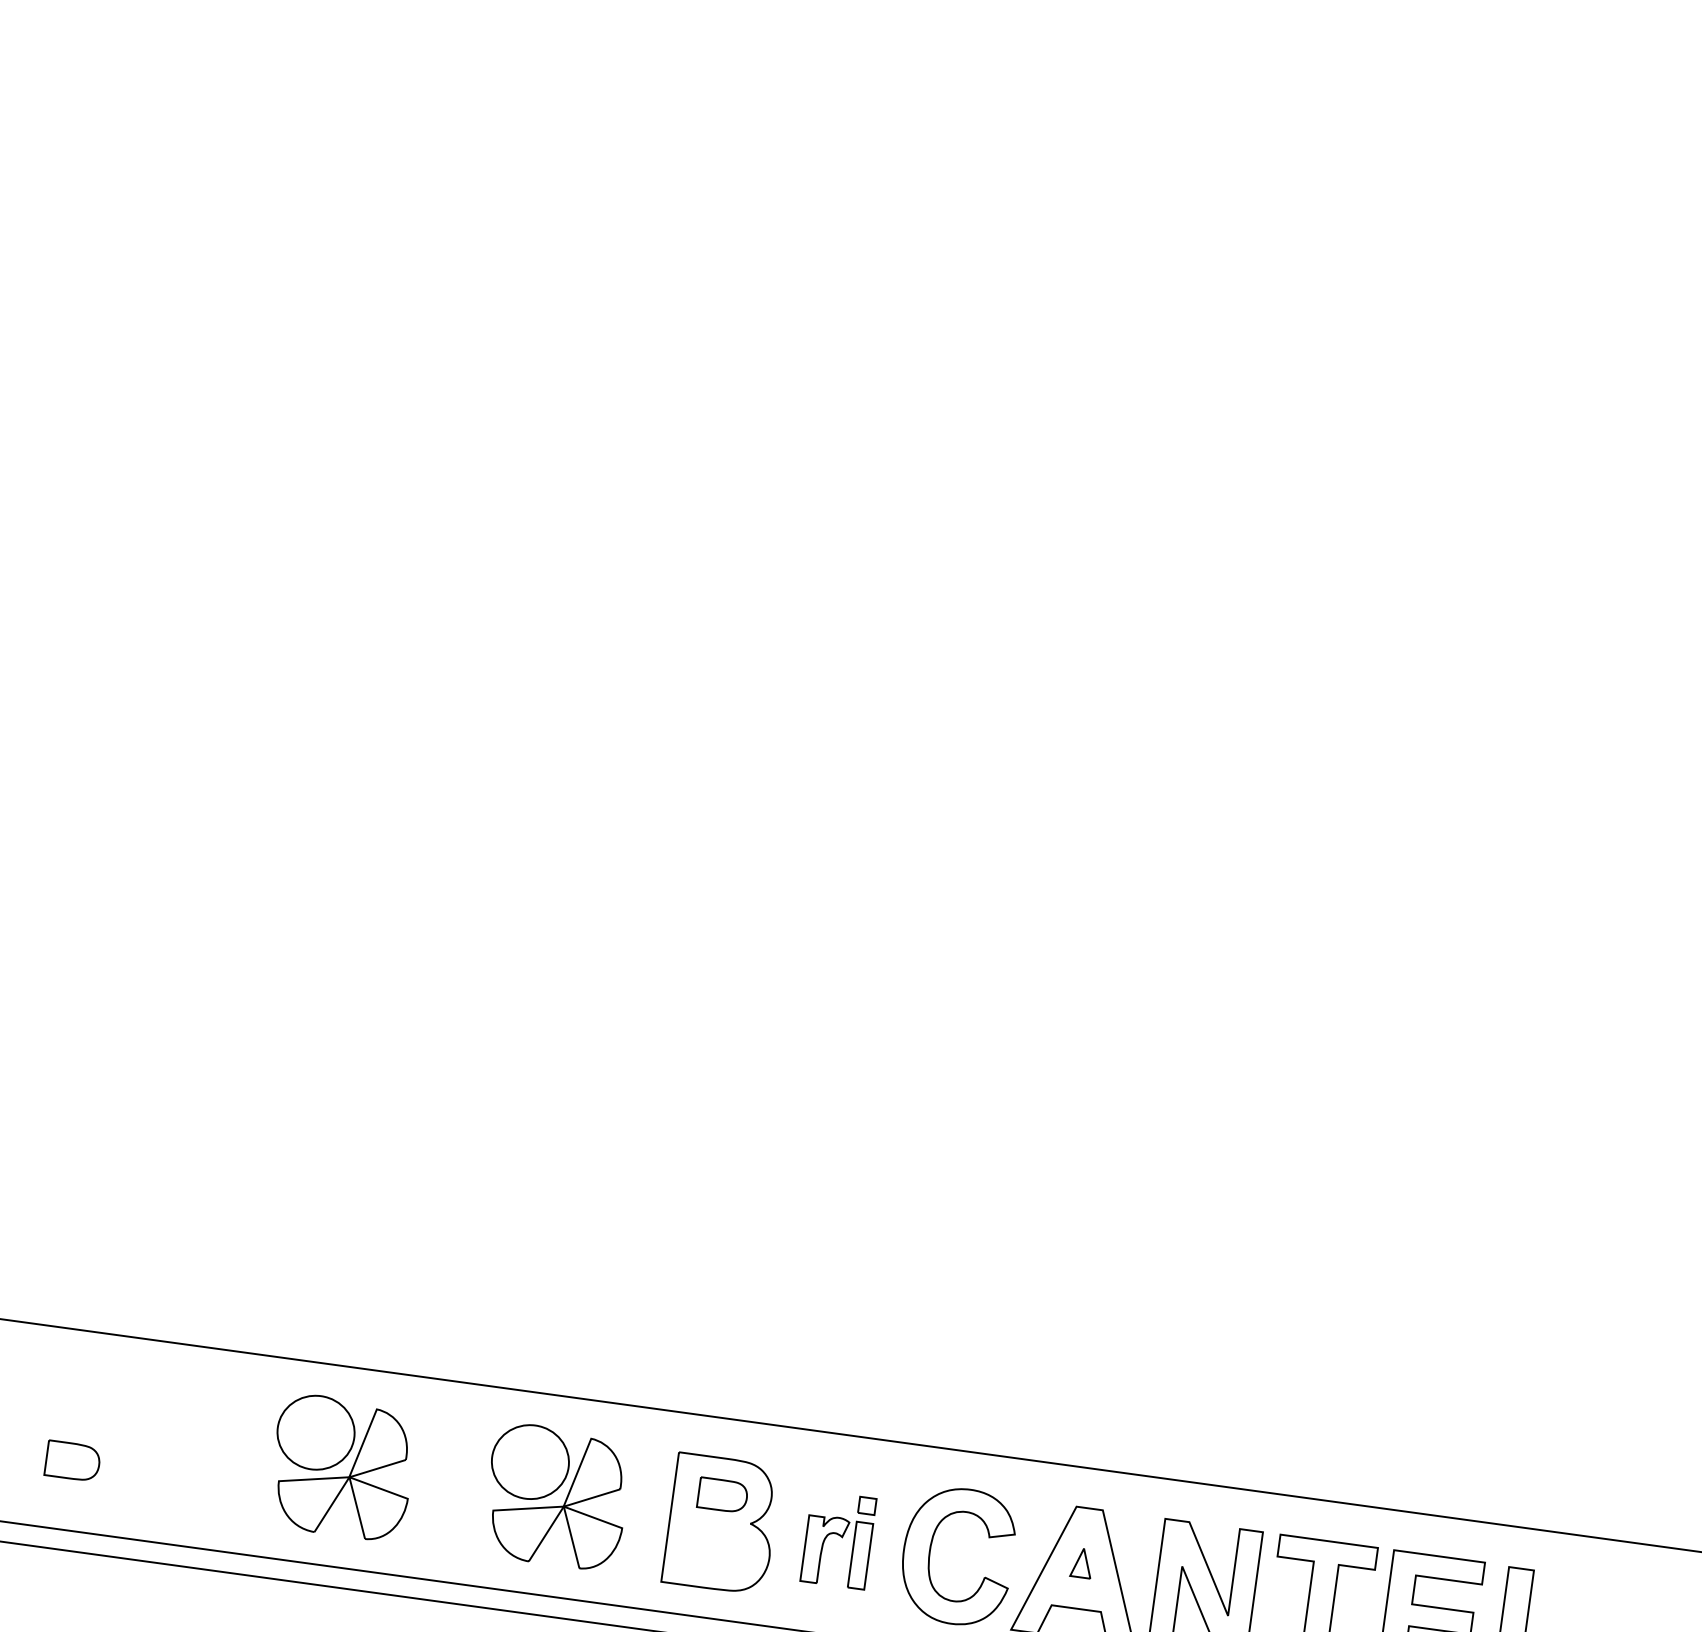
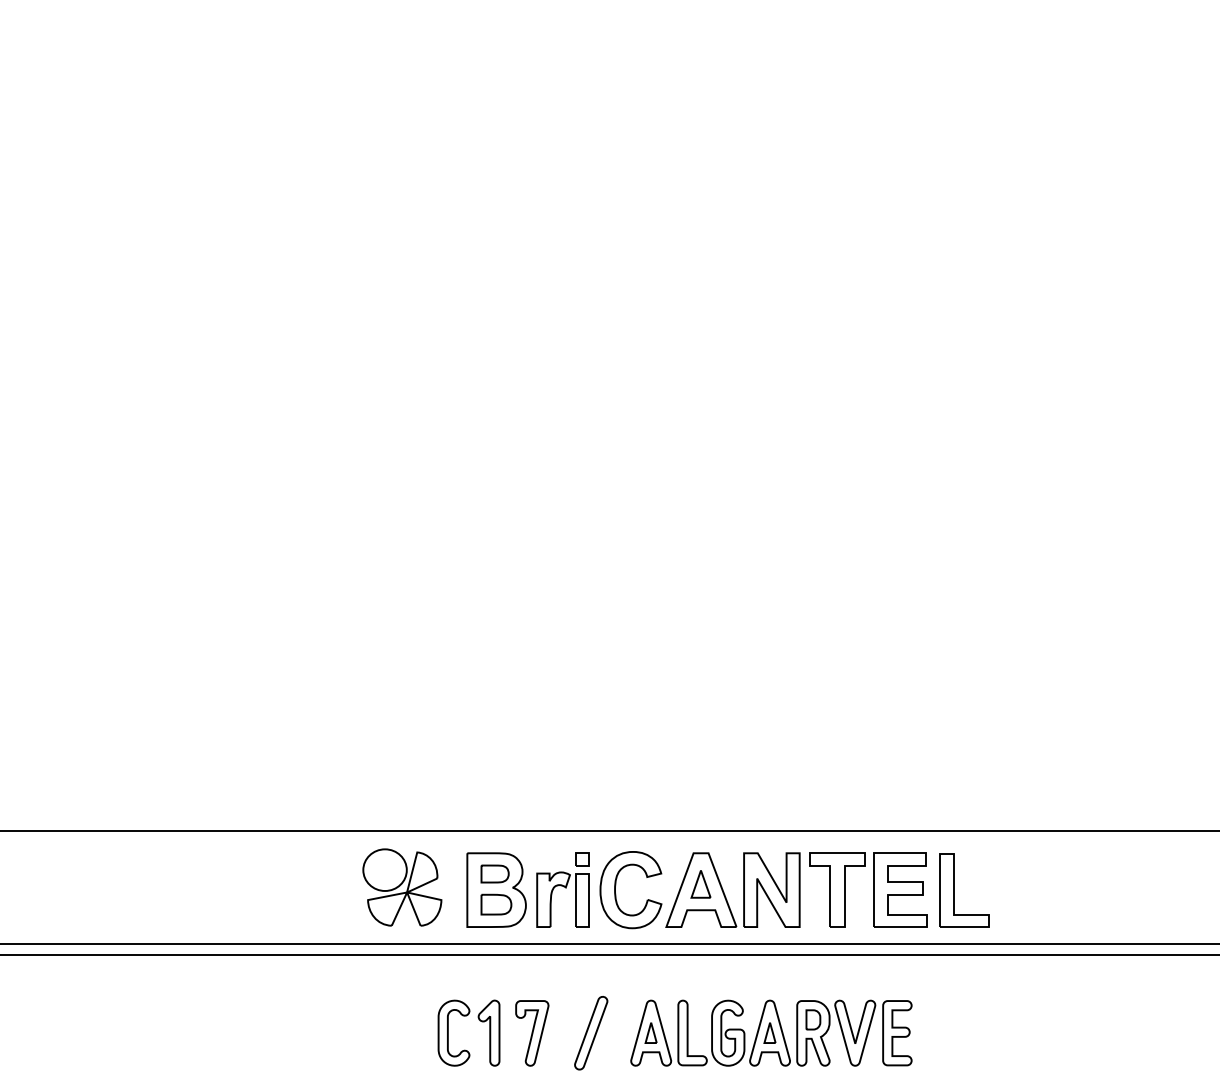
part: (73, 1460) -> (496, 904), moved
part: (342, 1467) -> (280, 887), removed
part: (837, 1538) -> (562, 889), size x1.43
part: (1081, 1563) -> (700, 884), size x1.67

